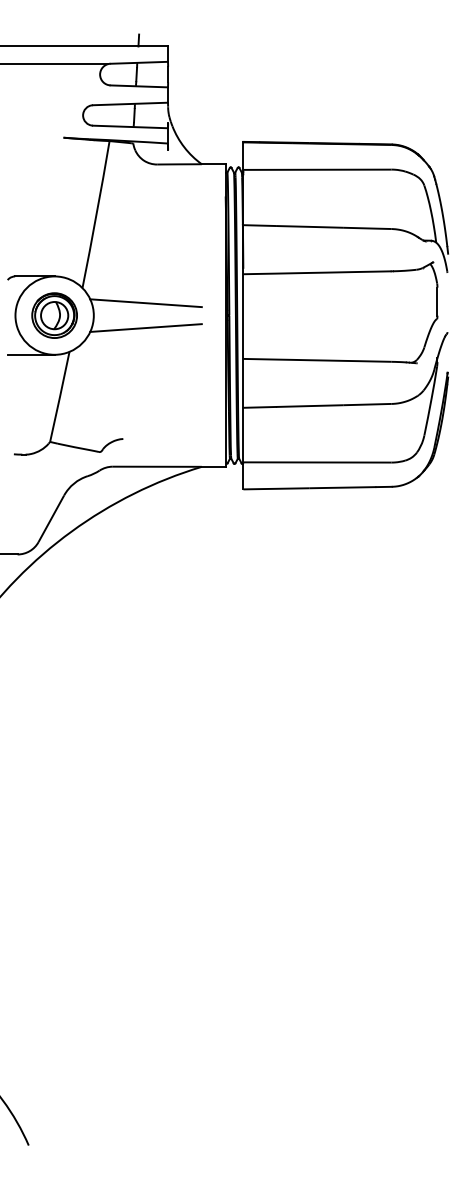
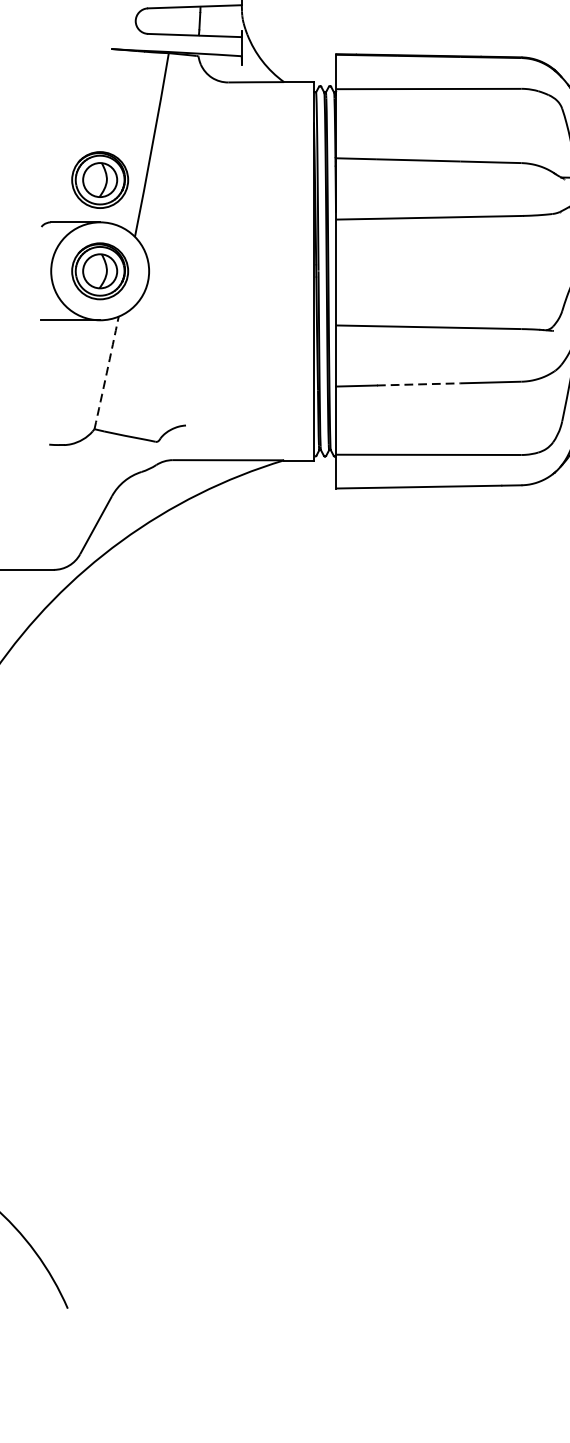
part: (54, 242) -> (99, 179), added
line: (145, 303) -> (213, 256), removed
line: (145, 327) -> (213, 286), removed
arc: (59, 396) -> (106, 372), solid -> dashed
line: (309, 406) -> (418, 384), solid -> dashed

